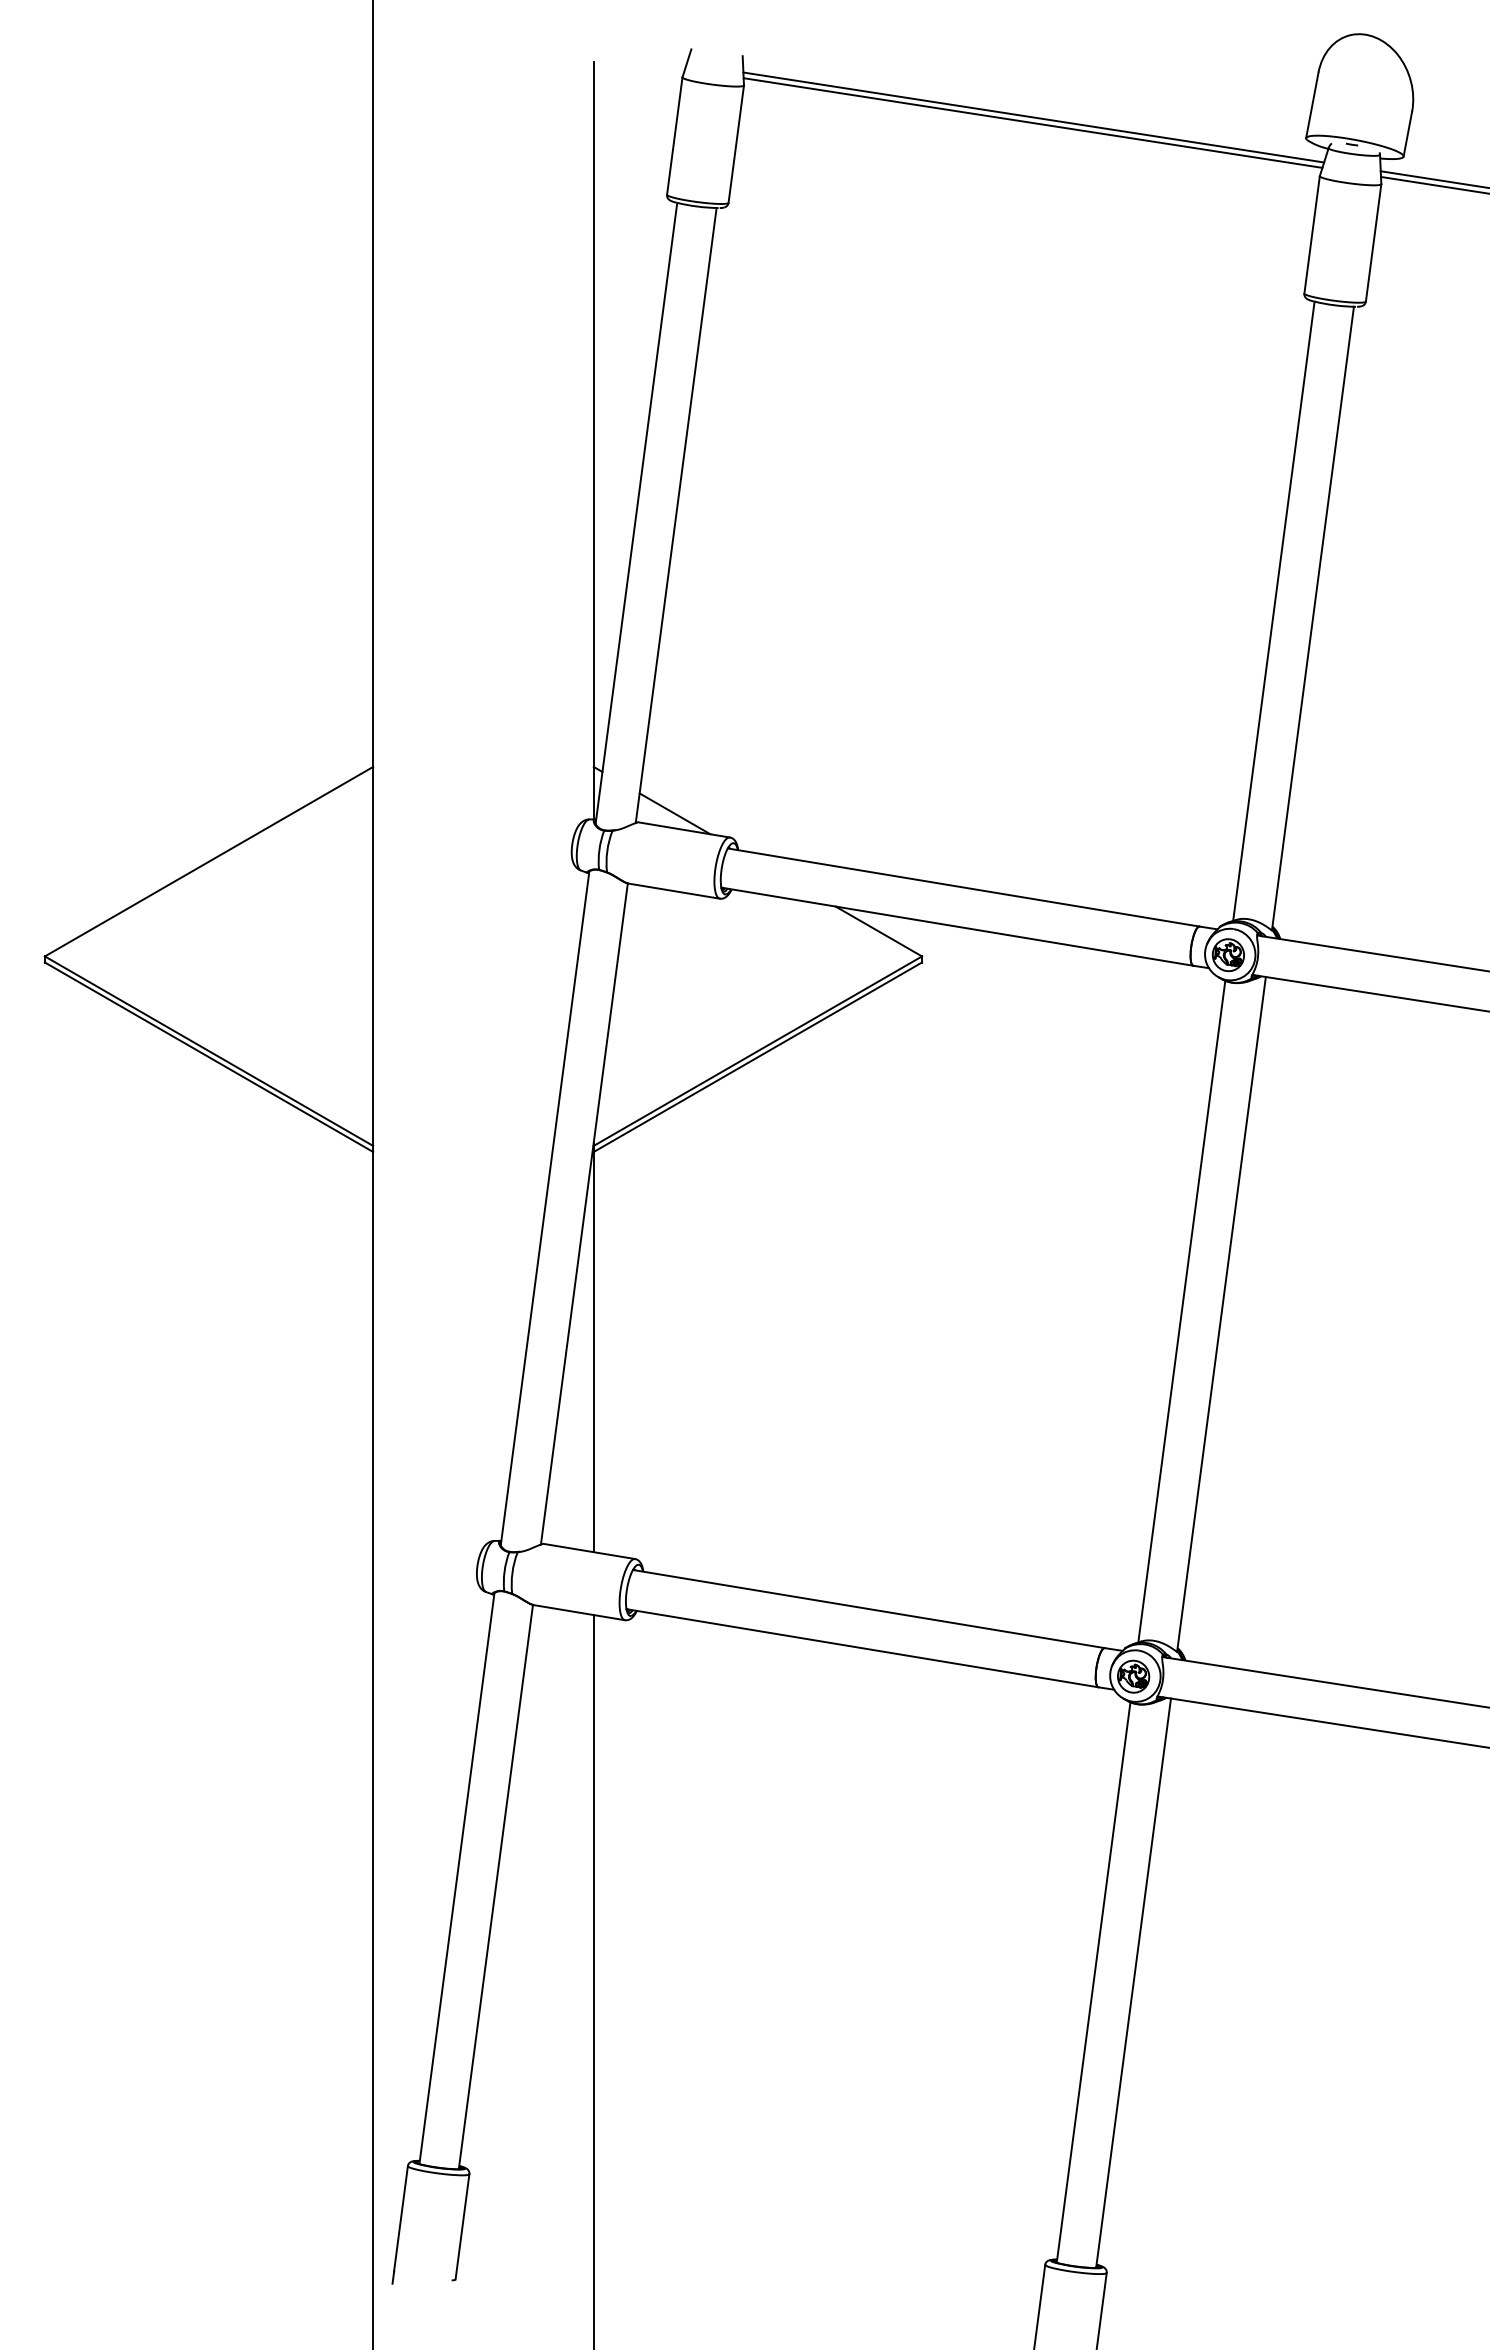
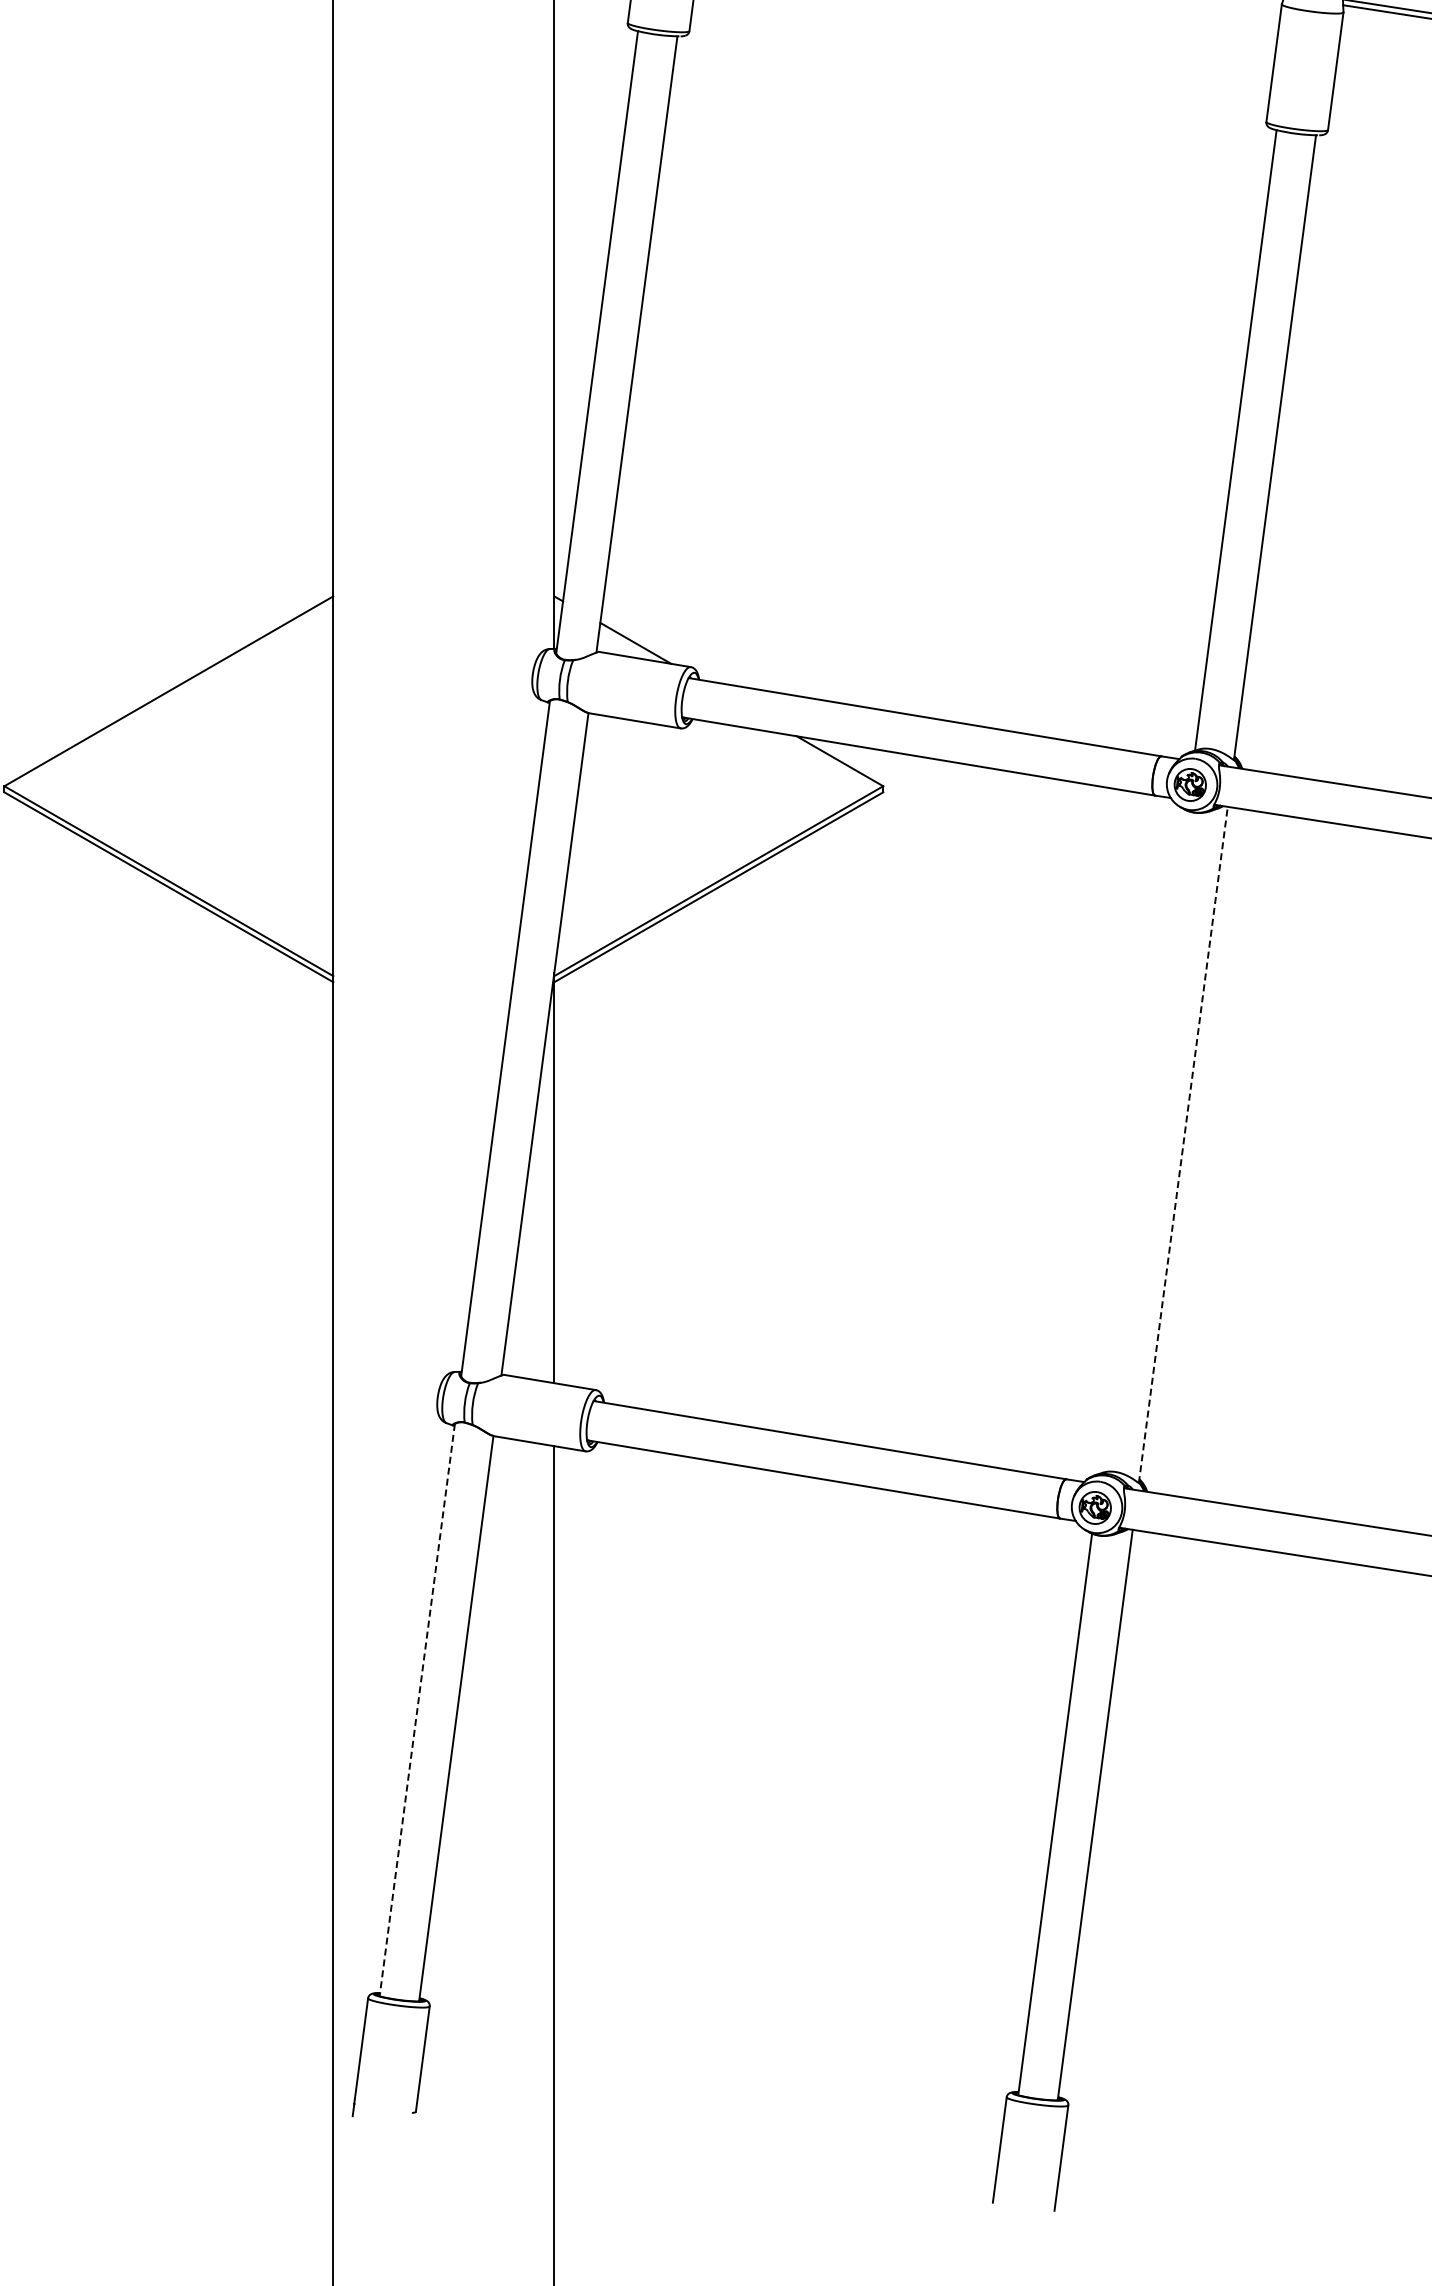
line: (1181, 1311) -> (1143, 1142), removed
line: (1221, 1313) -> (1183, 1144), solid -> dashed
line: (456, 1878) -> (416, 1710), solid -> dashed

